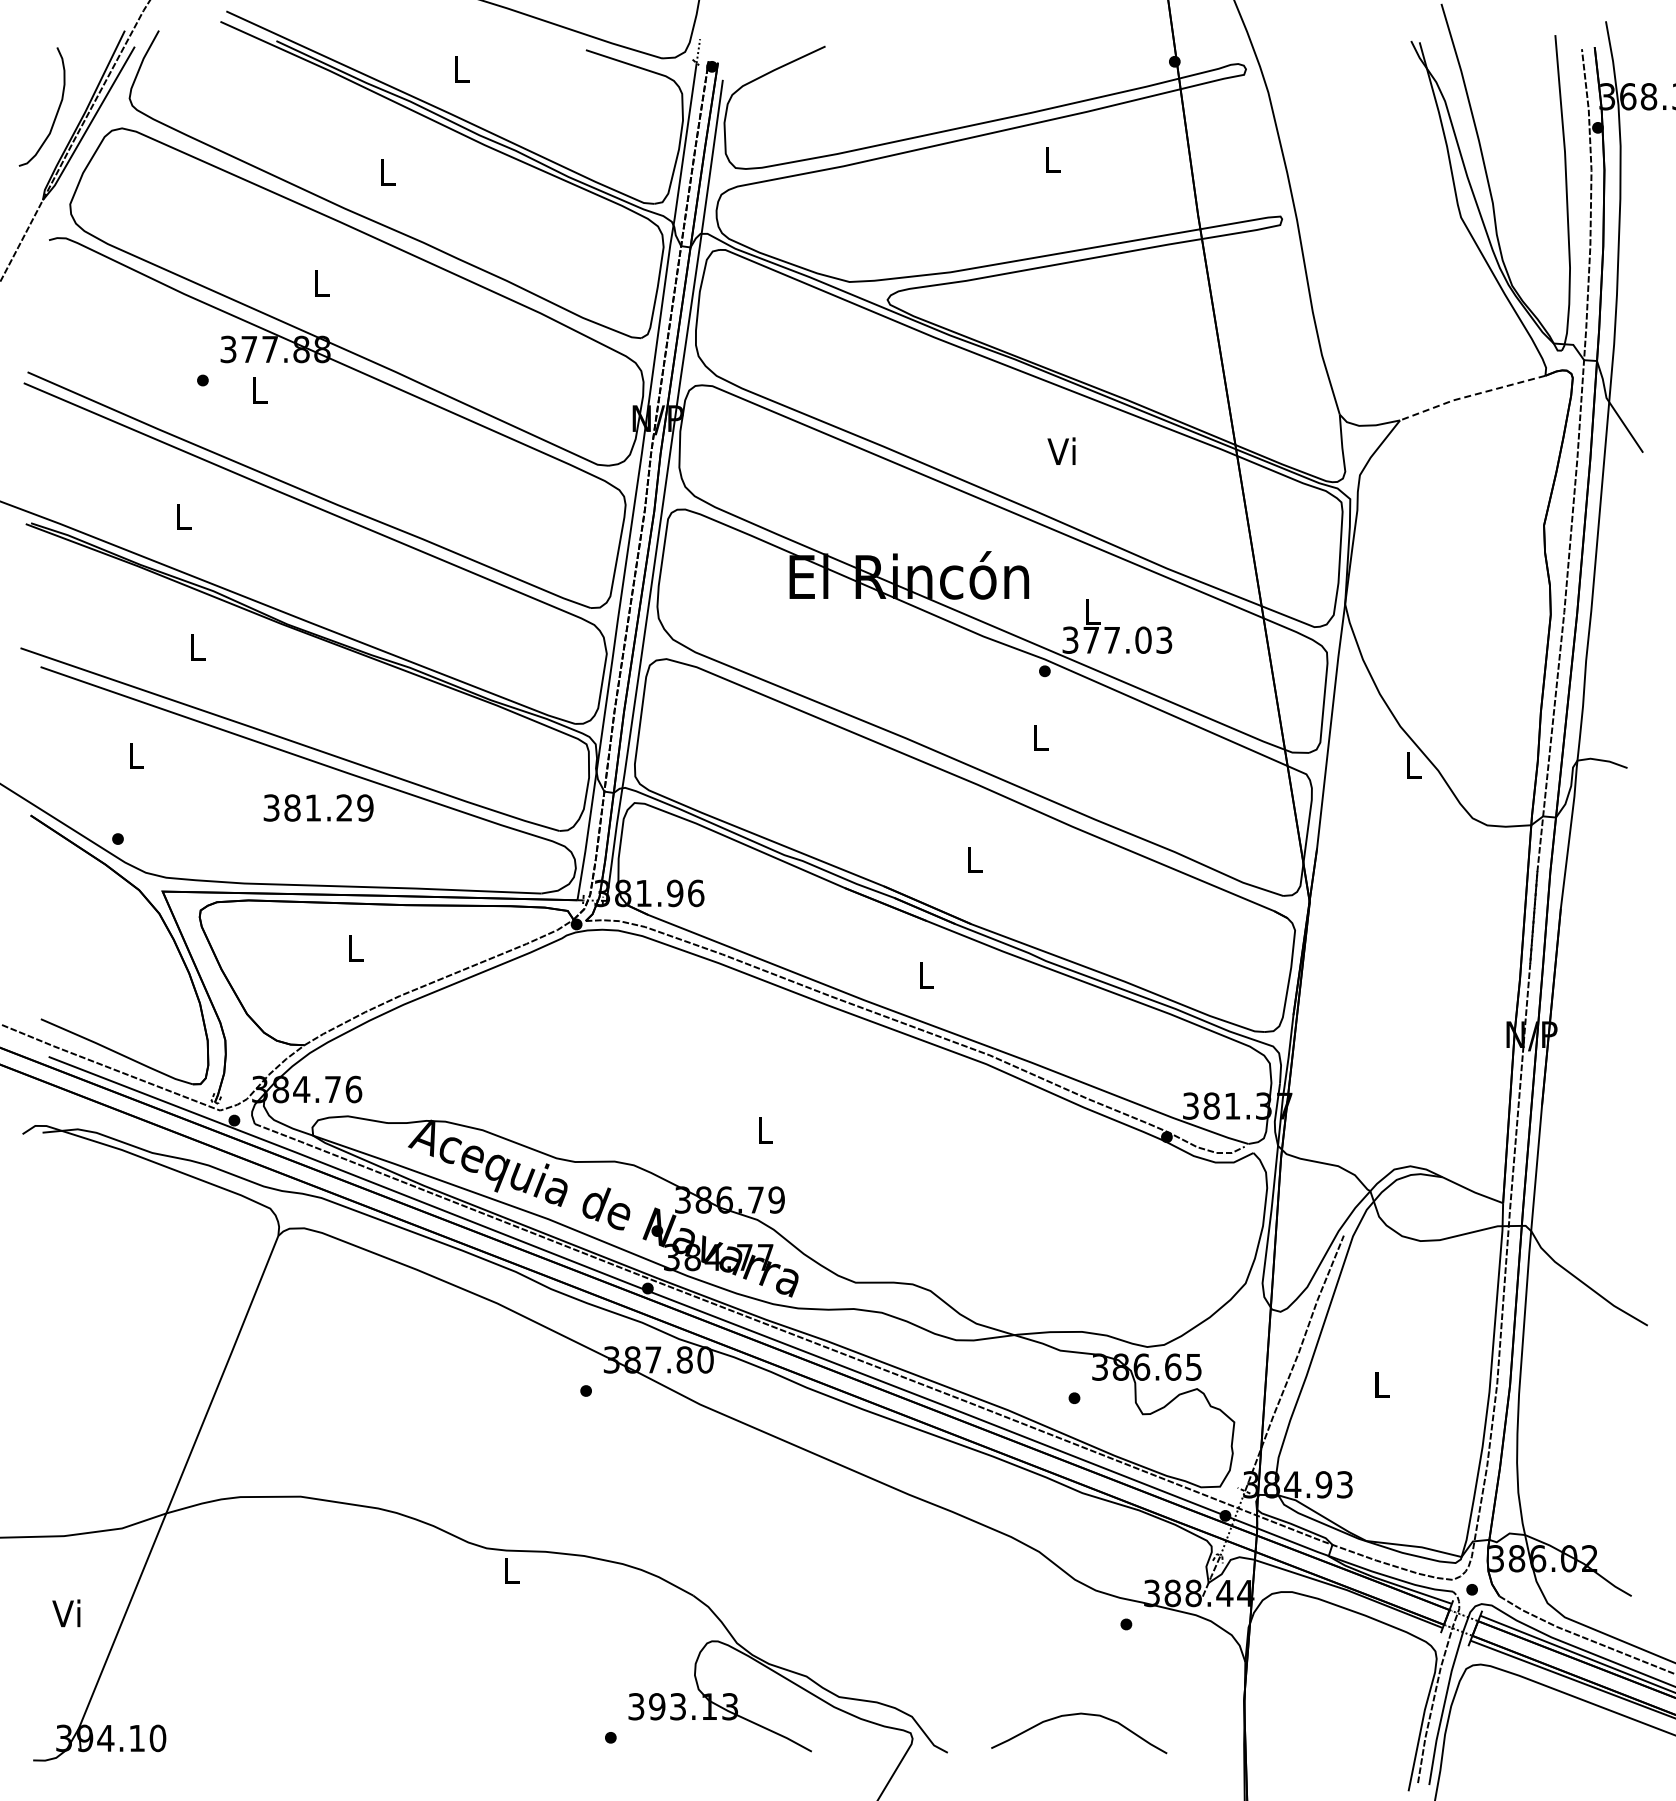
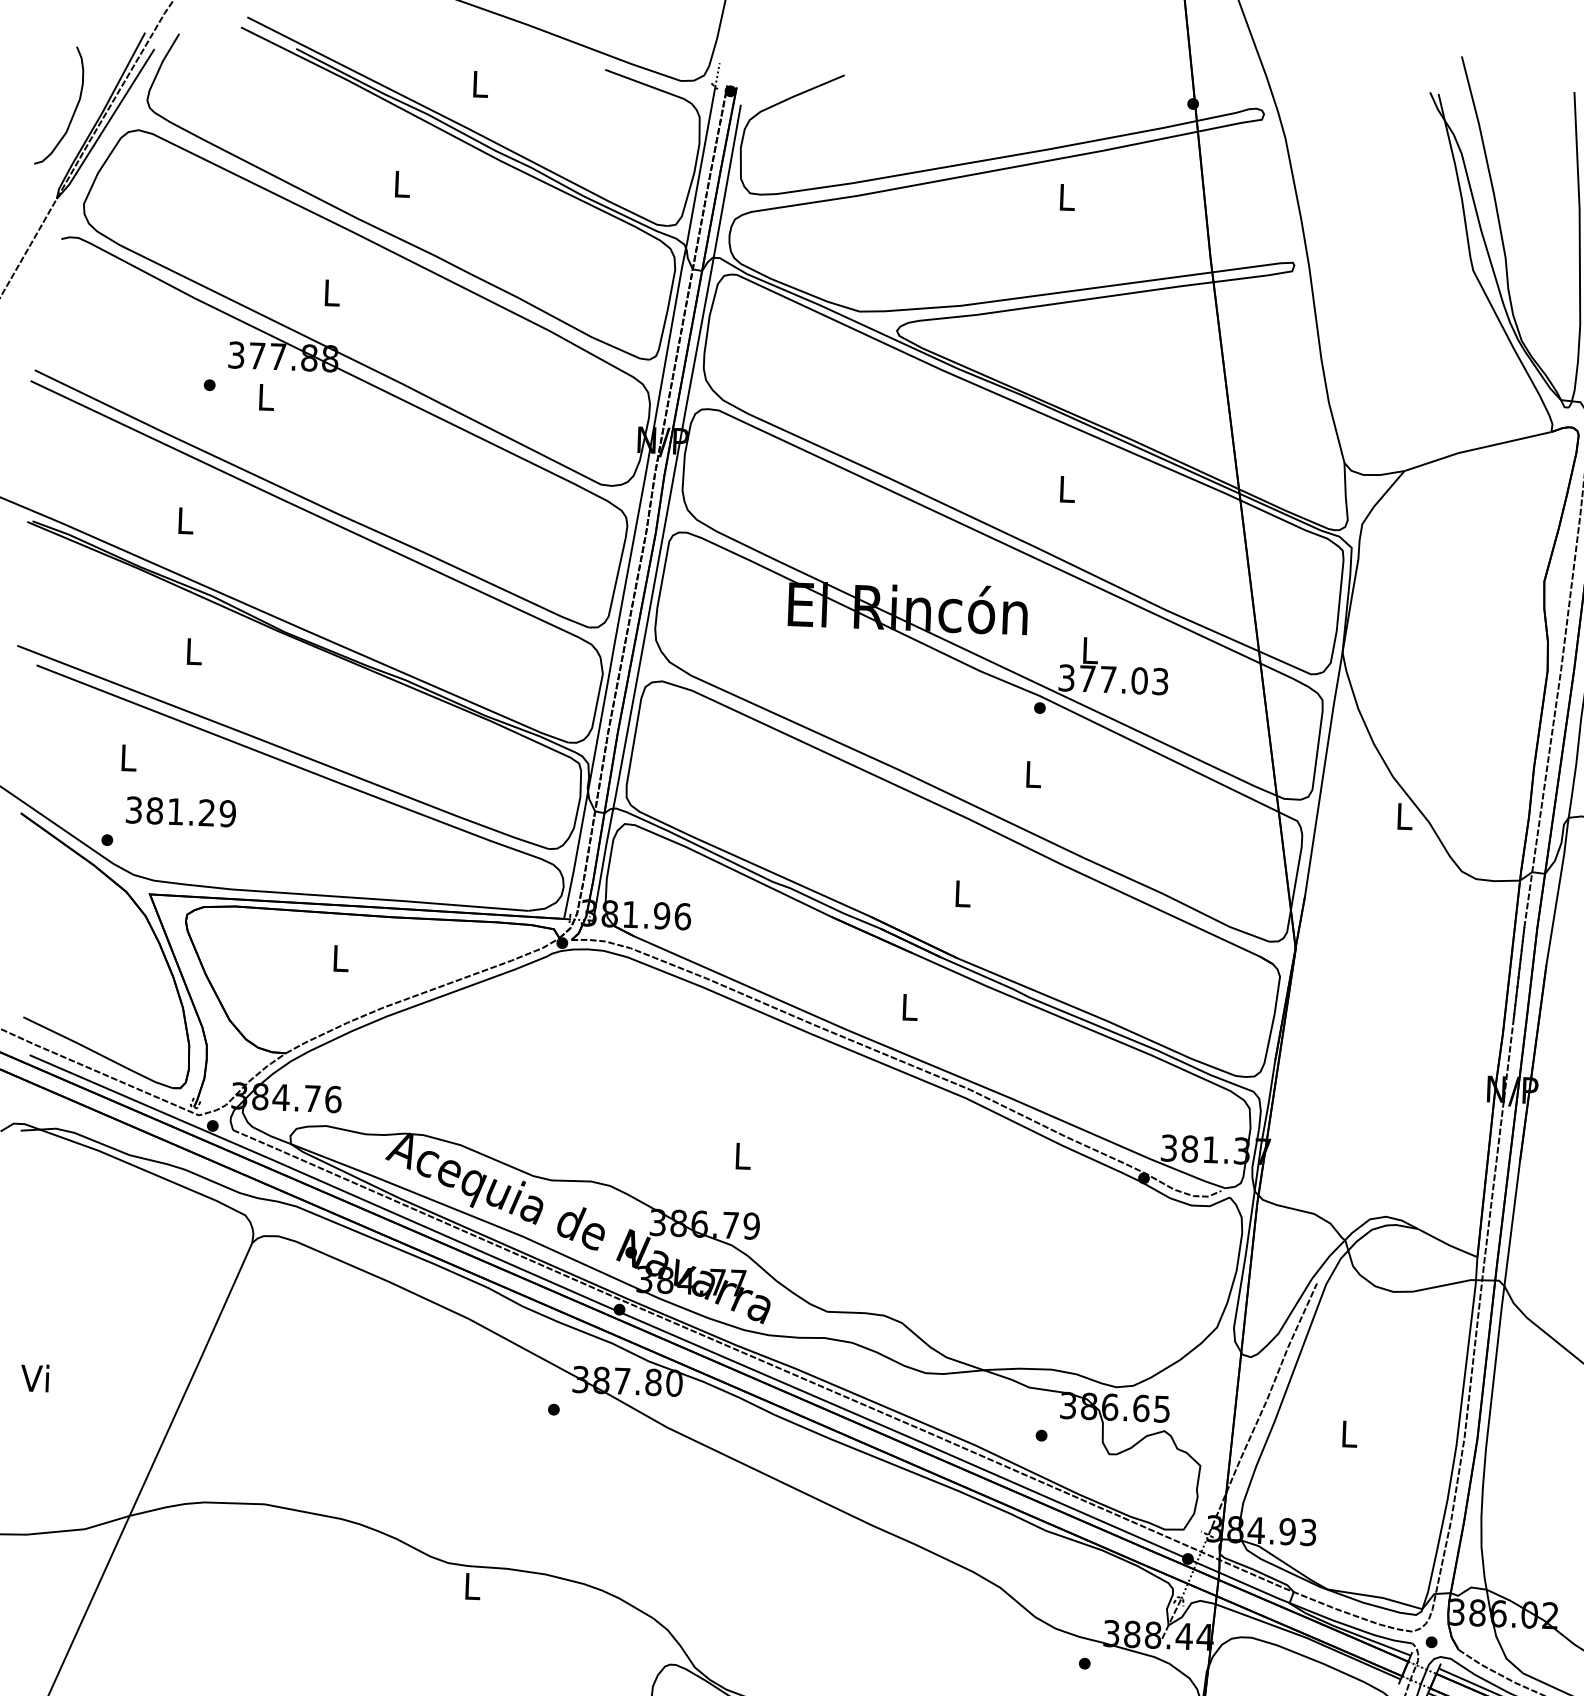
line: (1471, 395) -> (1476, 448), dashed -> solid
text: (1061, 450) -> (1065, 488), Vi -> L
text: (318, 807) -> (180, 811), moved
text: (66, 1613) -> (35, 1378), moved

